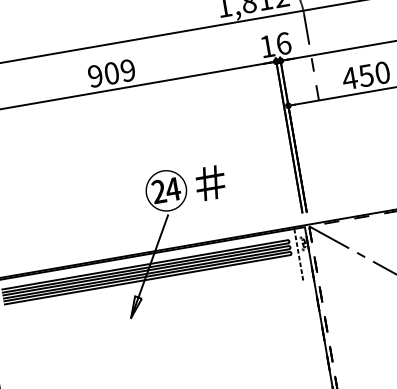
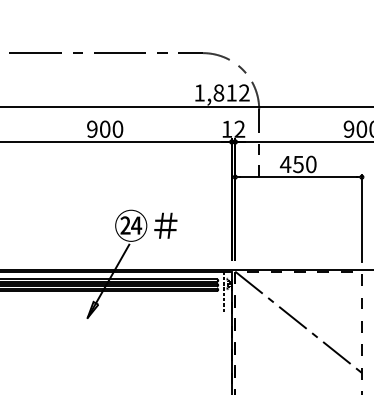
text: (283, 42) -> (239, 128), 16 -> 12
text: (127, 69) -> (117, 128), 909 -> 900

